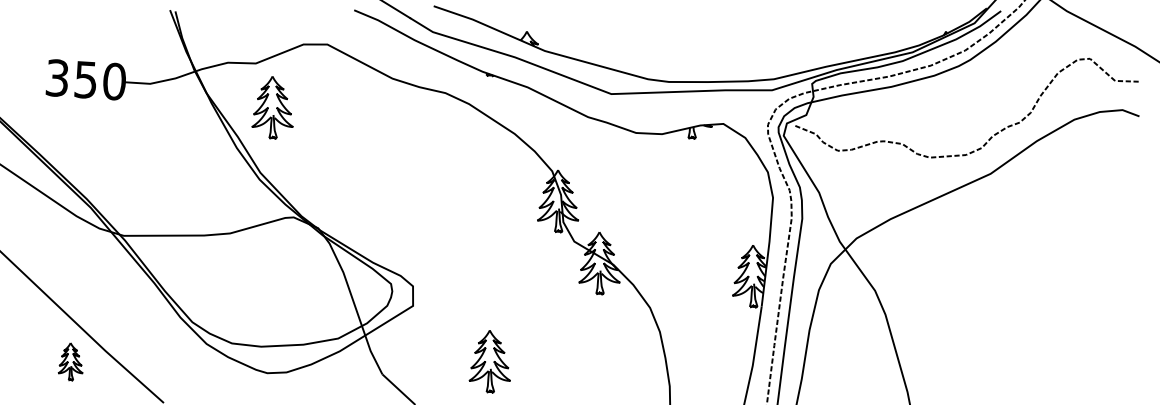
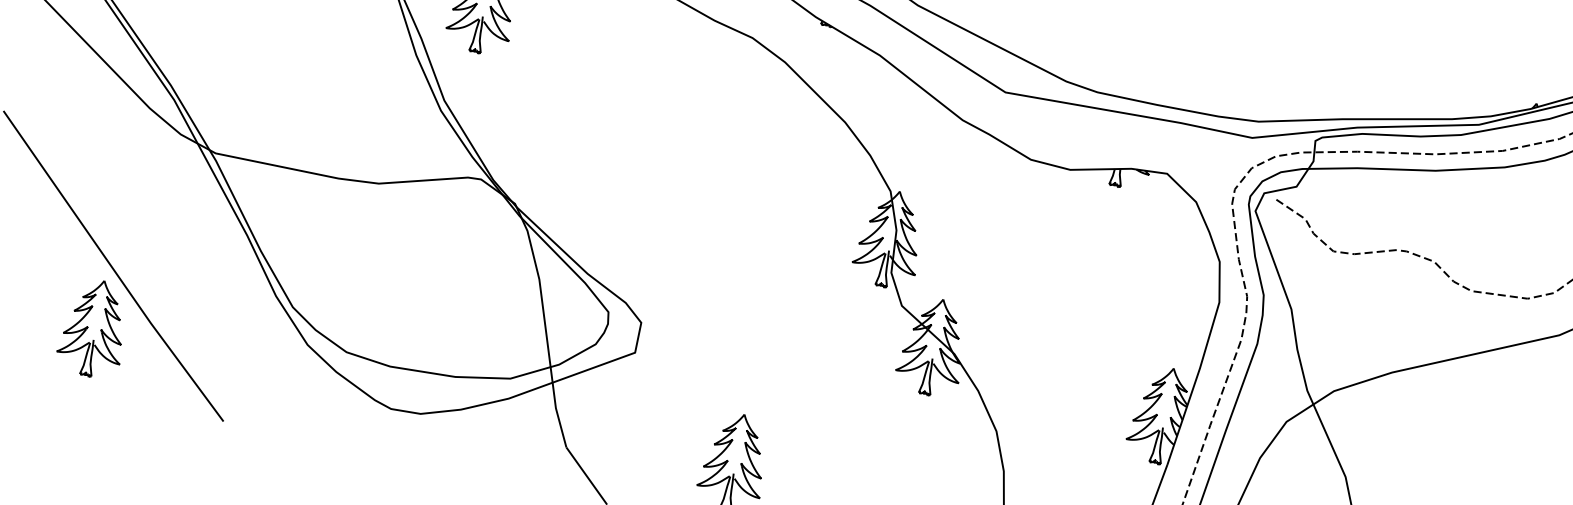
part: (70, 361) -> (94, 328), size x1.67

